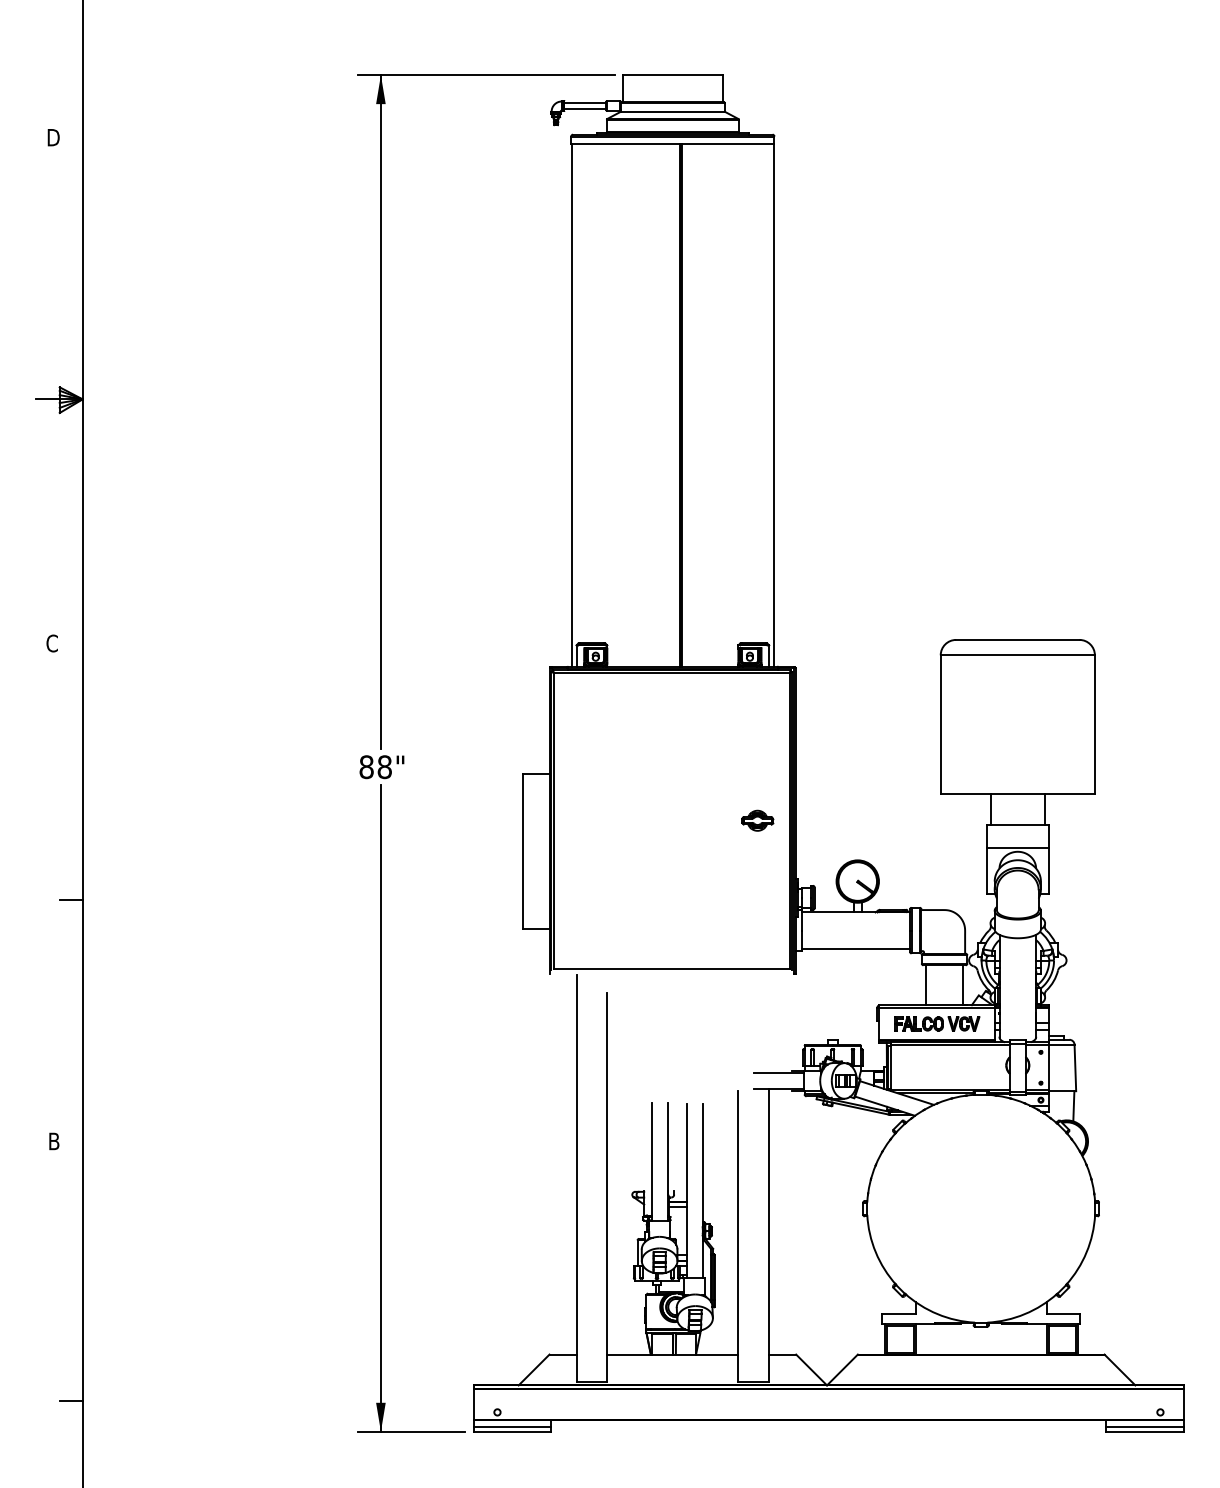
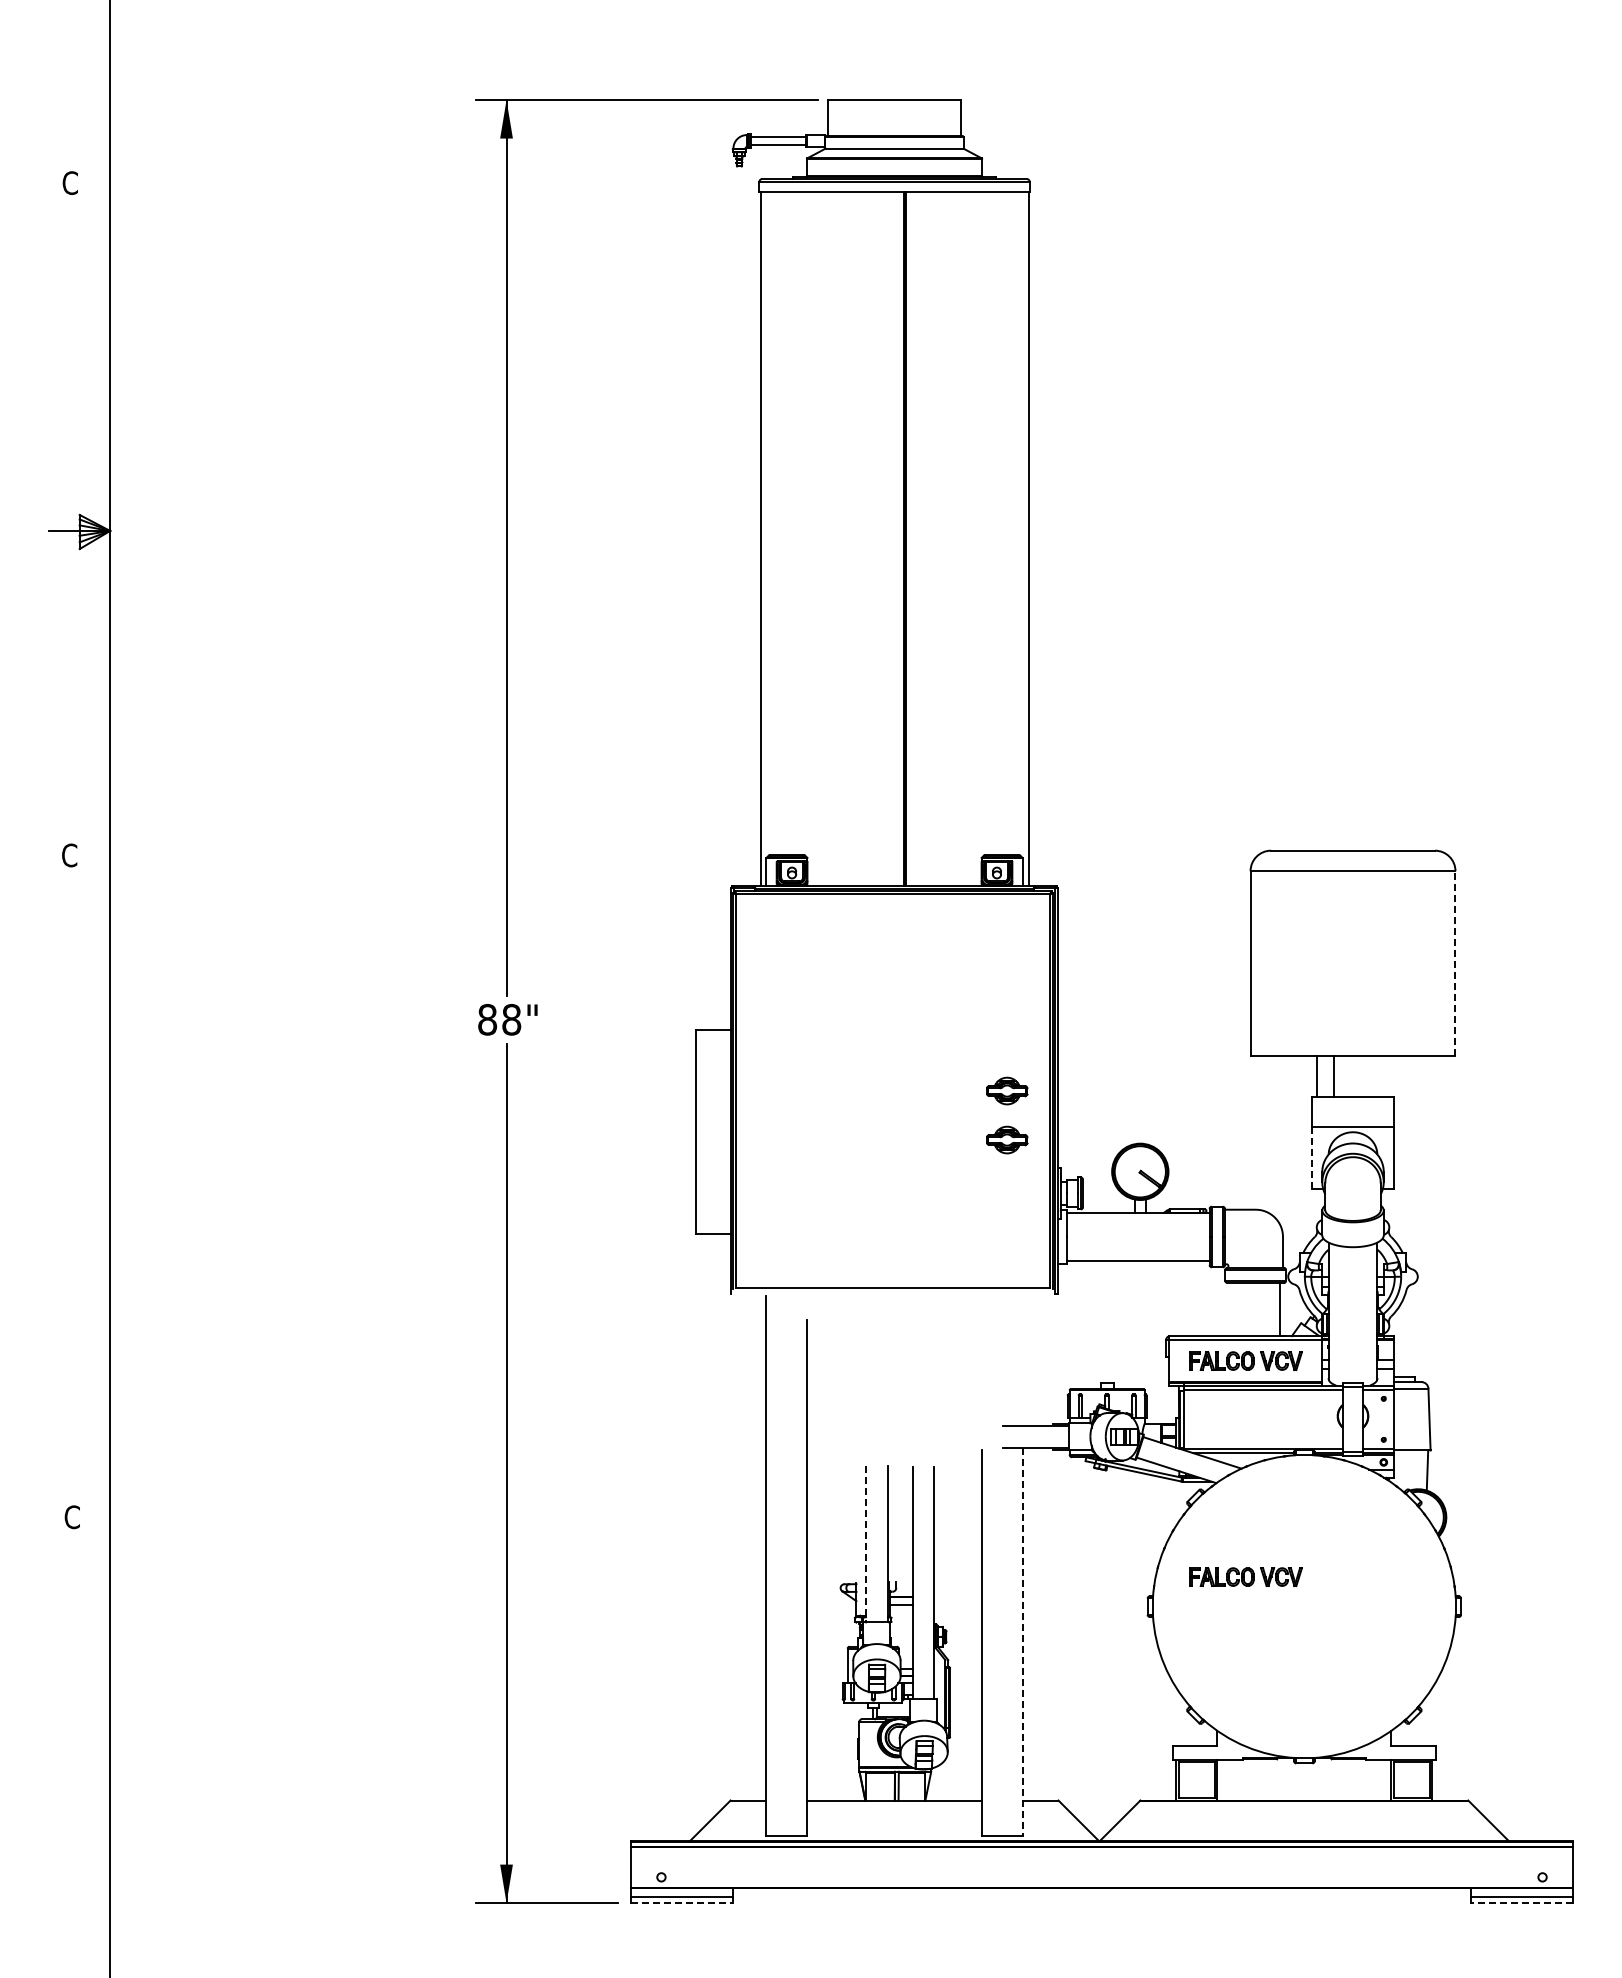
text: (52, 137) -> (70, 182), D -> C
line: (1094, 724) -> (1455, 962), solid -> dashed
line: (1044, 809) -> (1333, 1075), moved
part: (757, 857) -> (1007, 1139), added
line: (987, 870) -> (1312, 1157), solid -> dashed
line: (70, 900) -> (94, 1196), removed
line: (926, 985) -> (1231, 1309), removed
text: (53, 1141) -> (71, 1517), B -> C
line: (651, 1161) -> (866, 1544), solid -> dashed
part: (936, 1186) -> (1245, 1576), added
line: (769, 1235) -> (1022, 1642), solid -> dashed
line: (70, 1401) -> (94, 1862), removed
line: (513, 1431) -> (682, 1902), solid -> dashed
line: (1144, 1431) -> (1521, 1902), solid -> dashed

